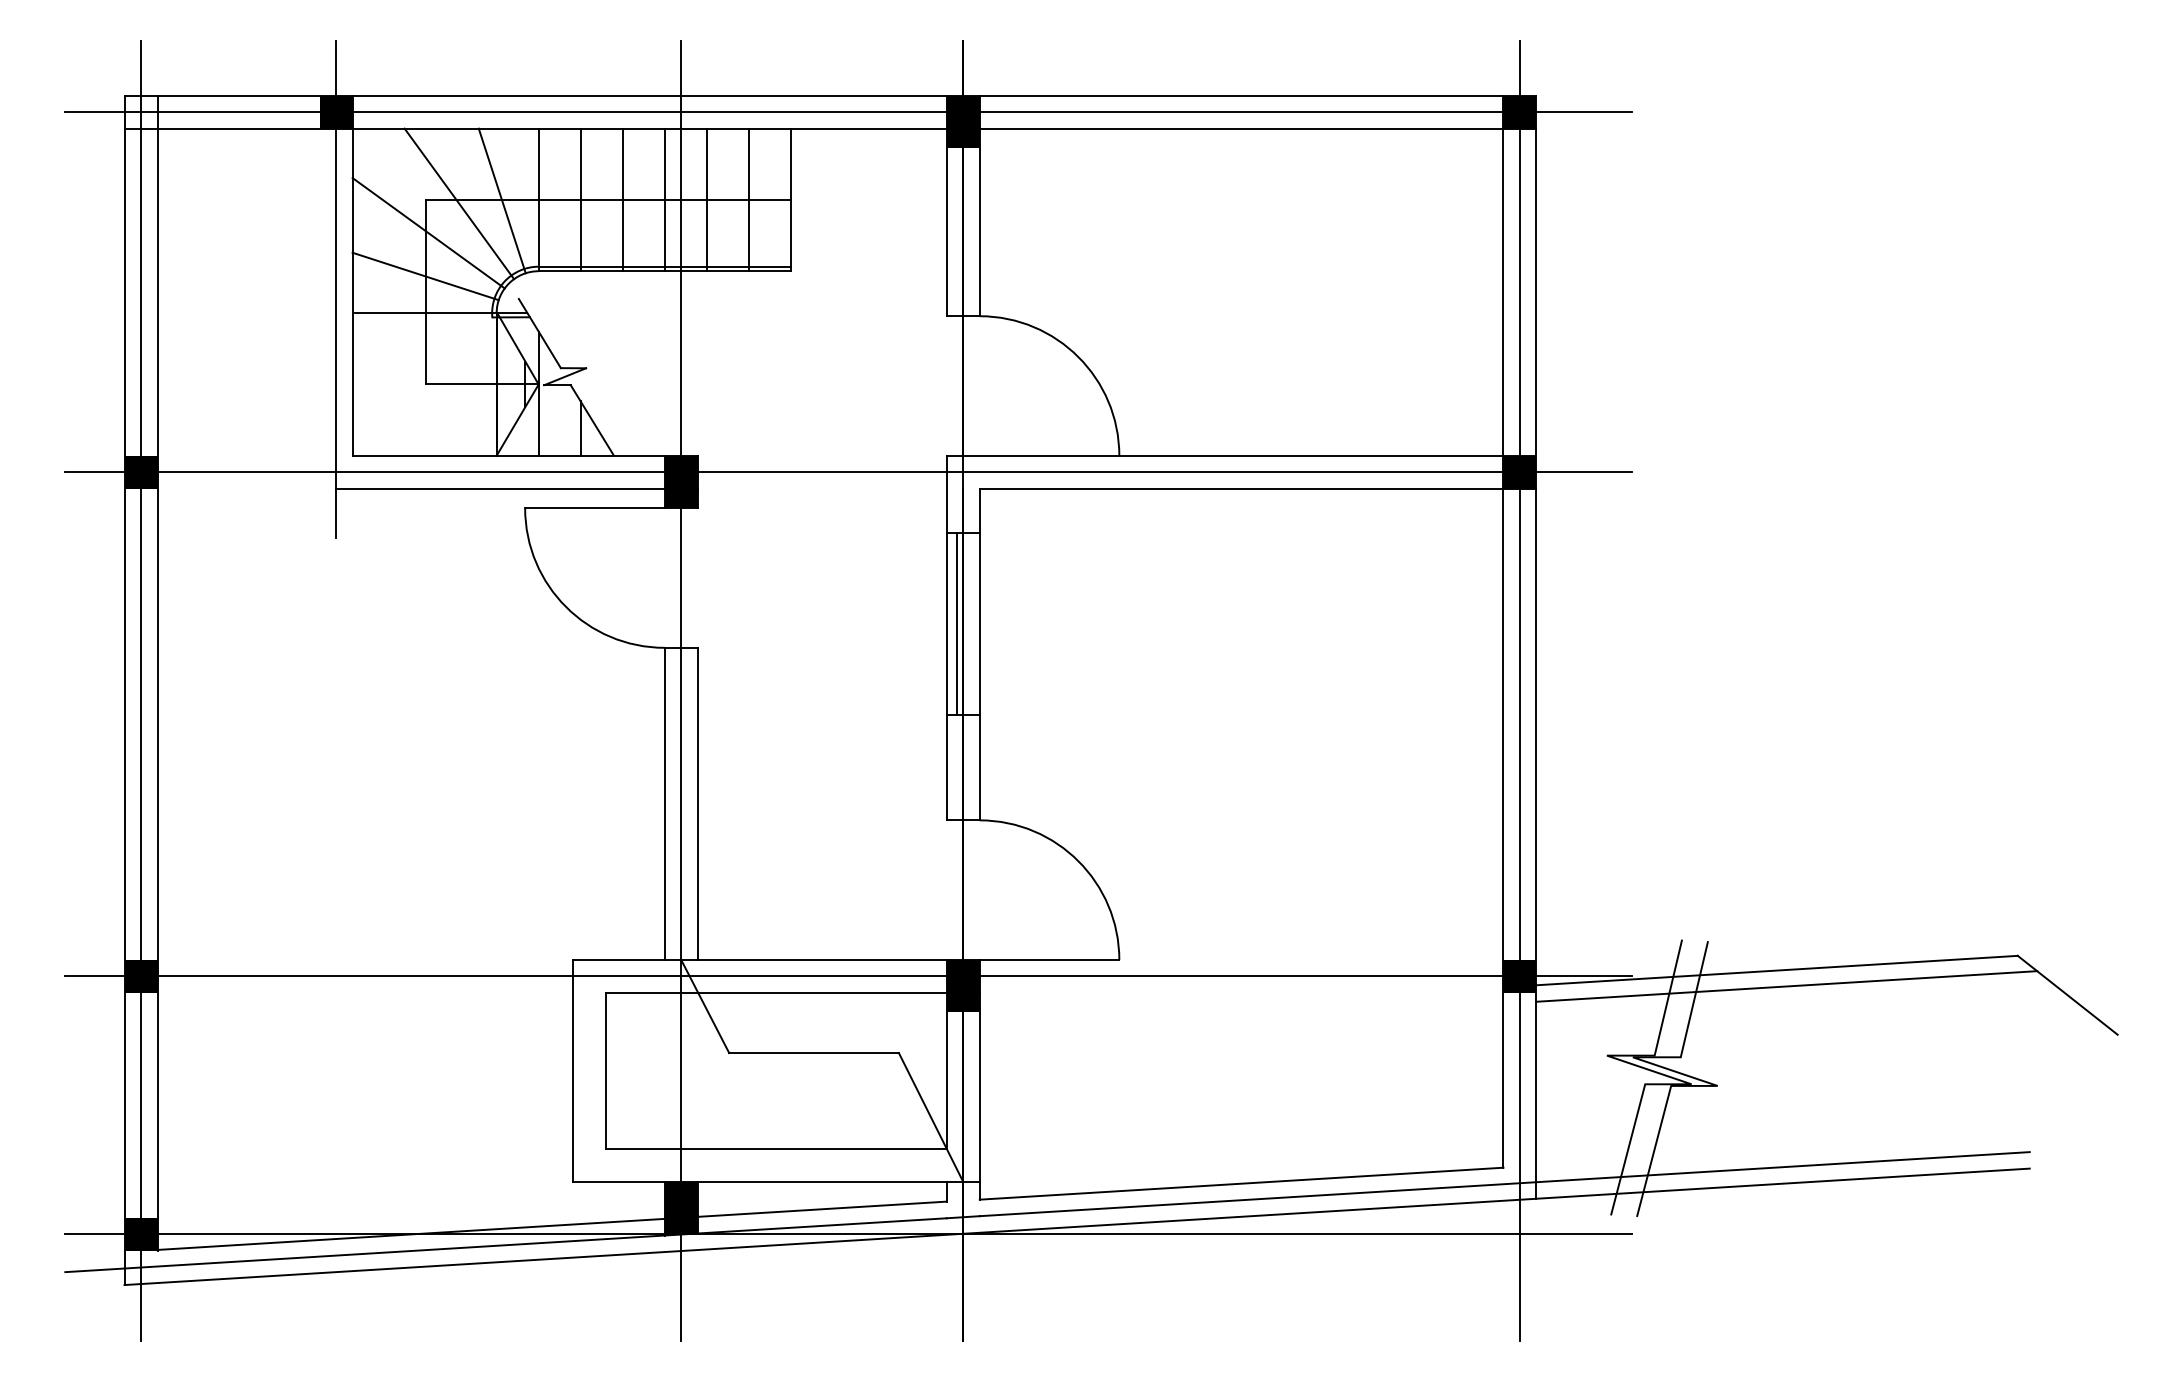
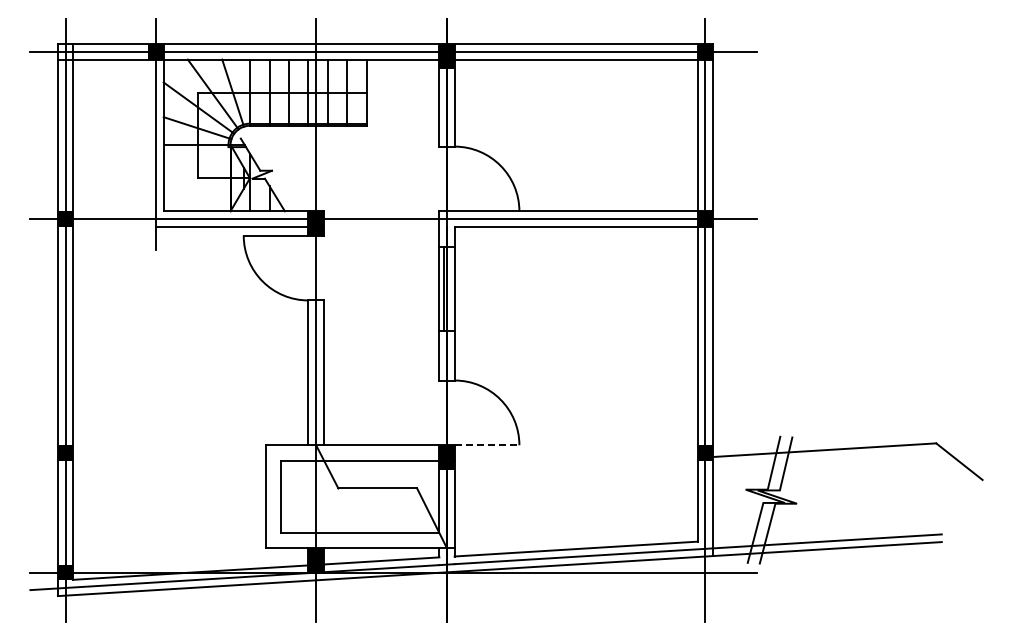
line: (1050, 960) -> (487, 445), solid -> dashed
line: (847, 975) -> (393, 452), removed
line: (1785, 986) -> (828, 457), removed

